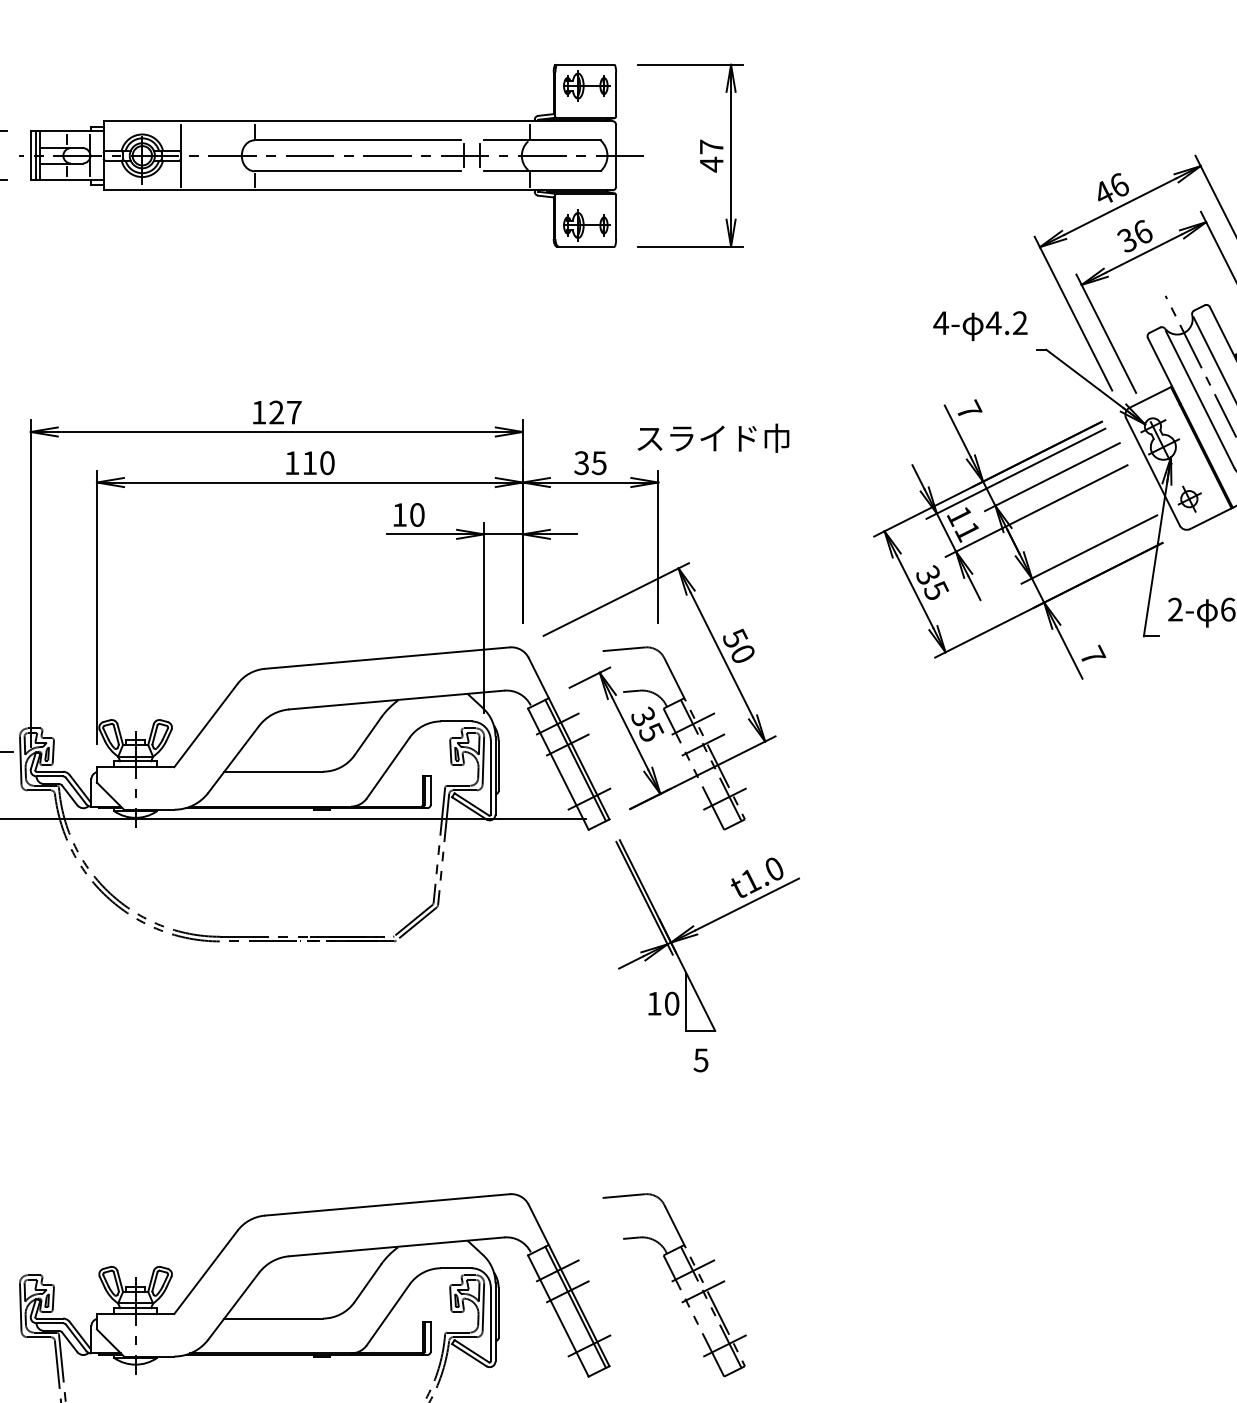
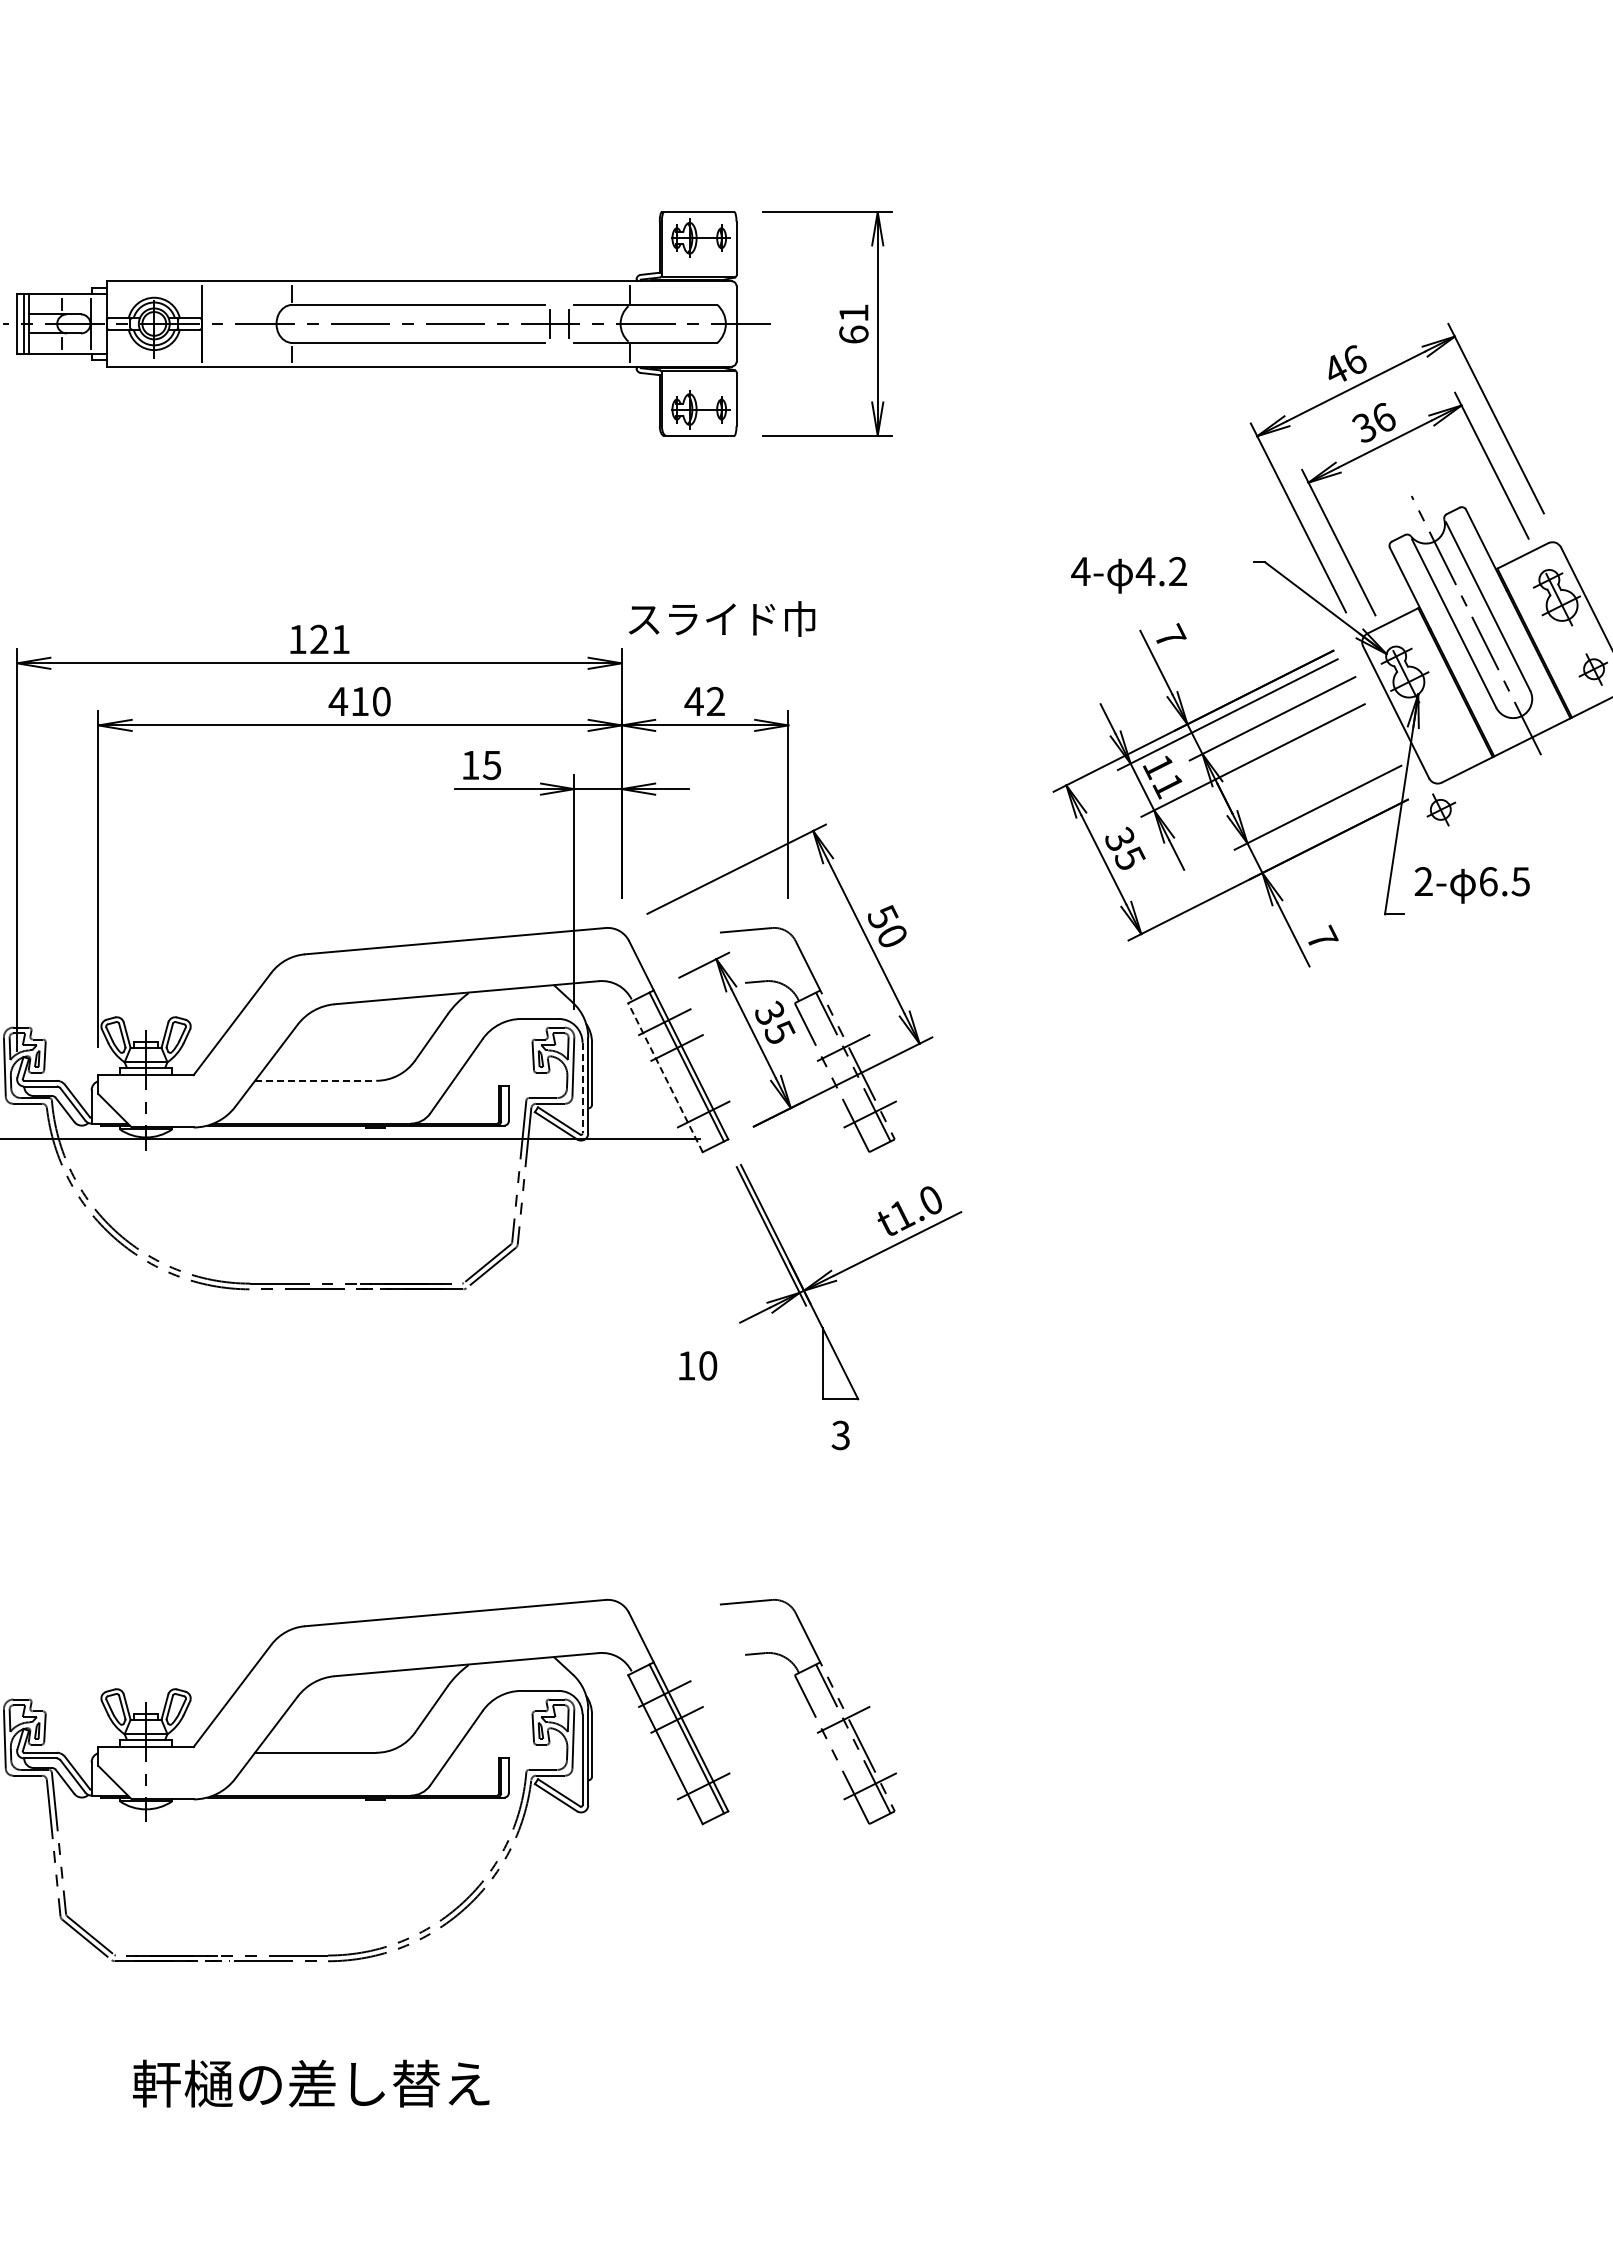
text: (711, 156) -> (853, 324), 47 -> 61
text: (979, 326) -> (1128, 575), moved
text: (294, 412) -> (341, 639), 127 -> 121
text: (712, 437) -> (721, 618), moved
text: (292, 463) -> (338, 701), 110 -> 410
text: (590, 463) -> (704, 701), 35 -> 42
part: (1189, 498) -> (1441, 809), moved
text: (416, 514) -> (491, 764), 10 -> 15
line: (690, 725) -> (827, 1023), removed
line: (558, 769) -> (665, 1077), solid -> dashed
line: (273, 771) -> (315, 1080), solid -> dashed
line: (490, 777) -> (582, 1088), solid -> dashed
text: (664, 1003) -> (698, 1365), moved
text: (700, 1059) -> (840, 1434), 5 -> 3
line: (690, 1271) -> (827, 1695), removed

